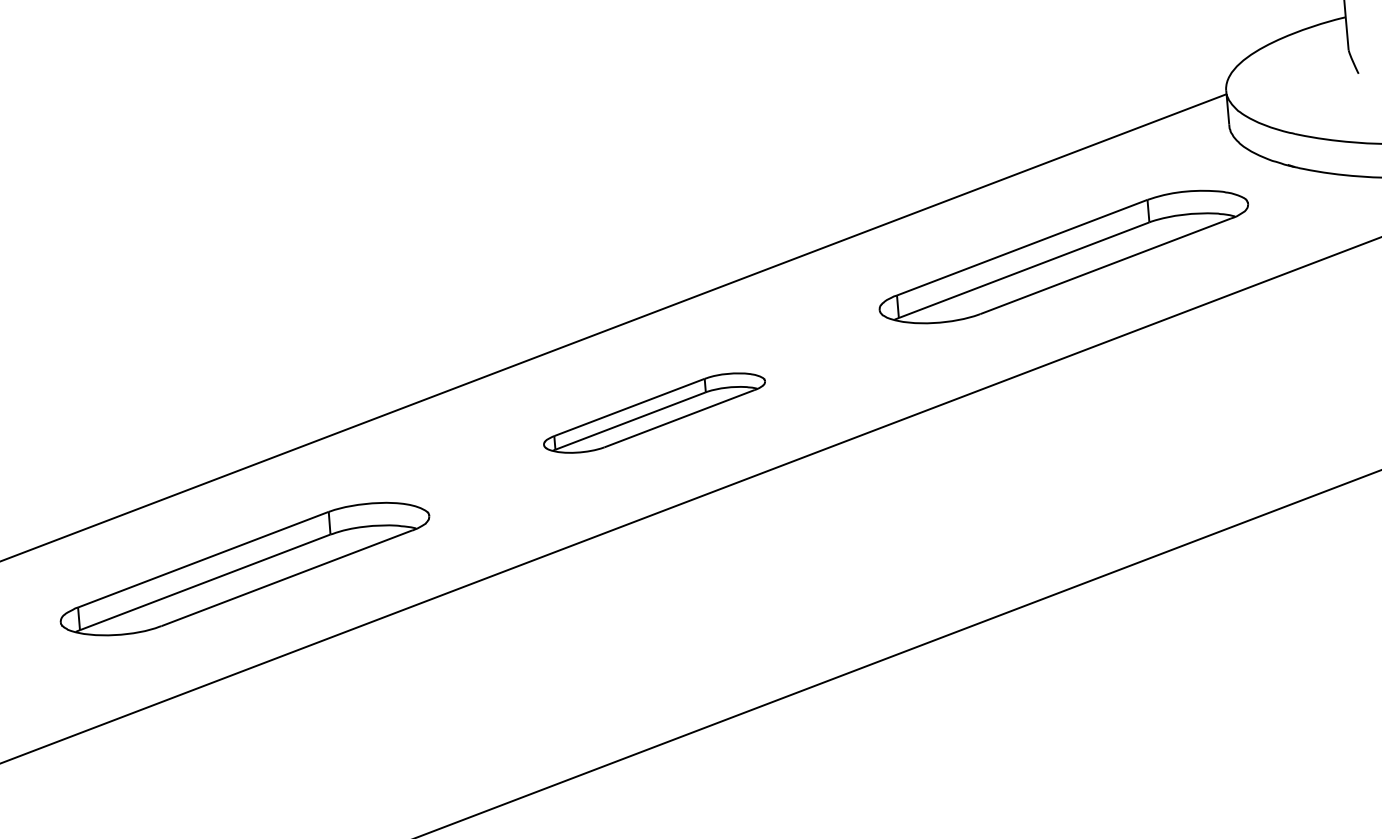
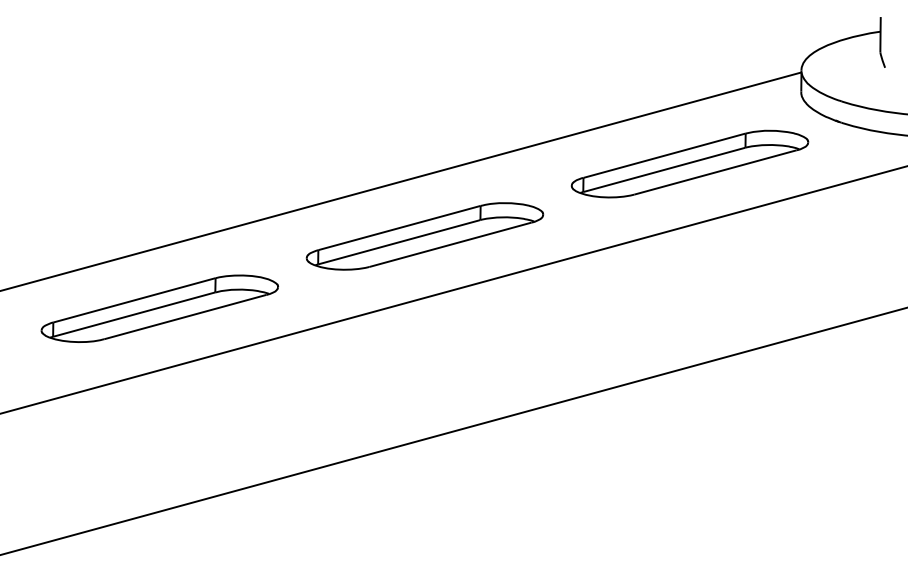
part: (653, 413) -> (424, 236), size x1.67

